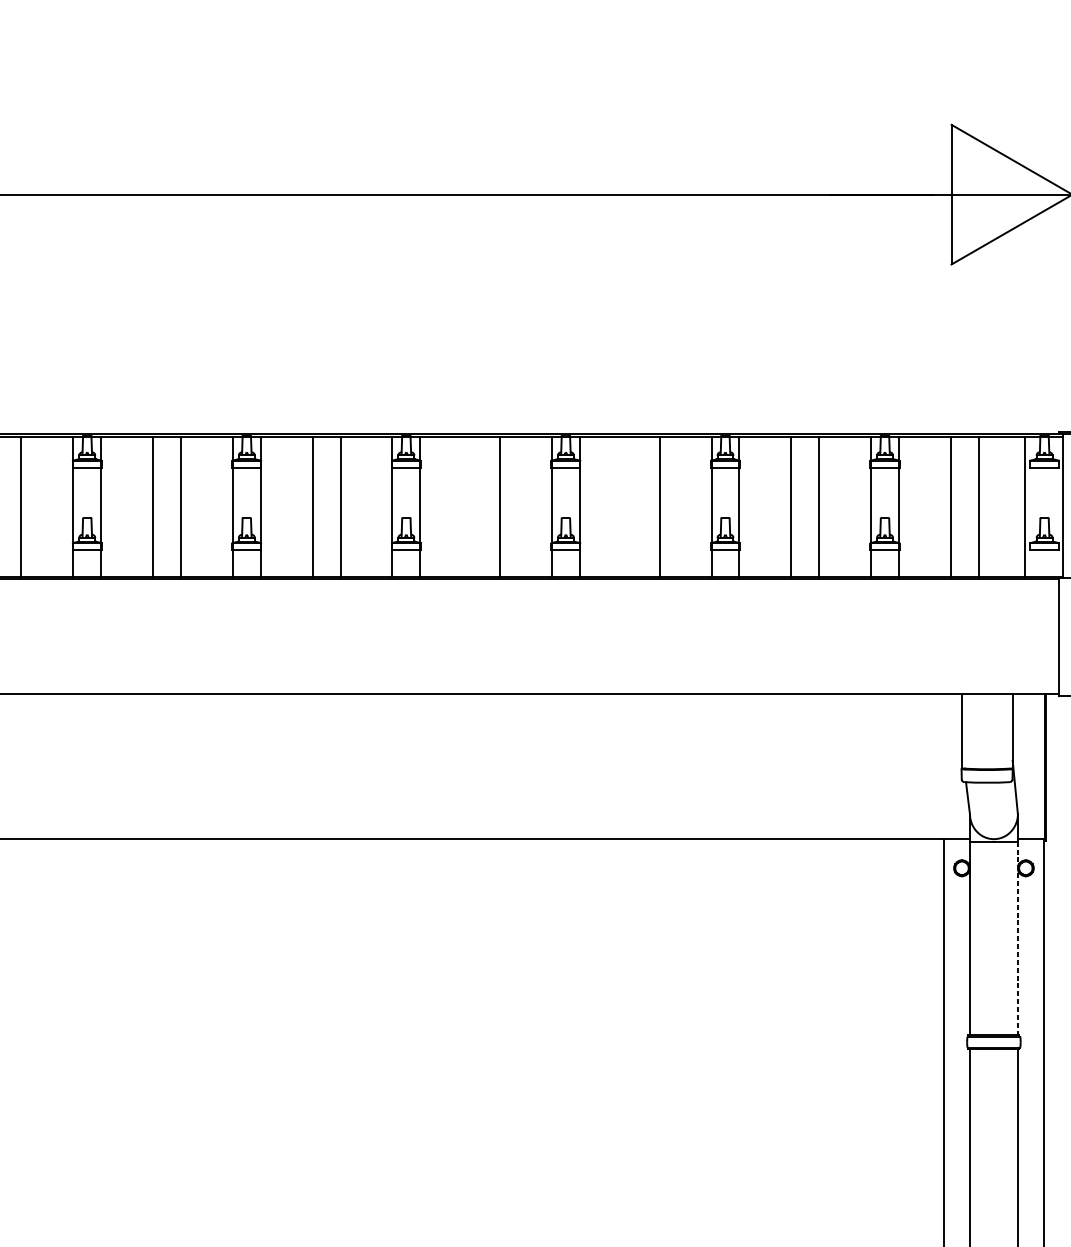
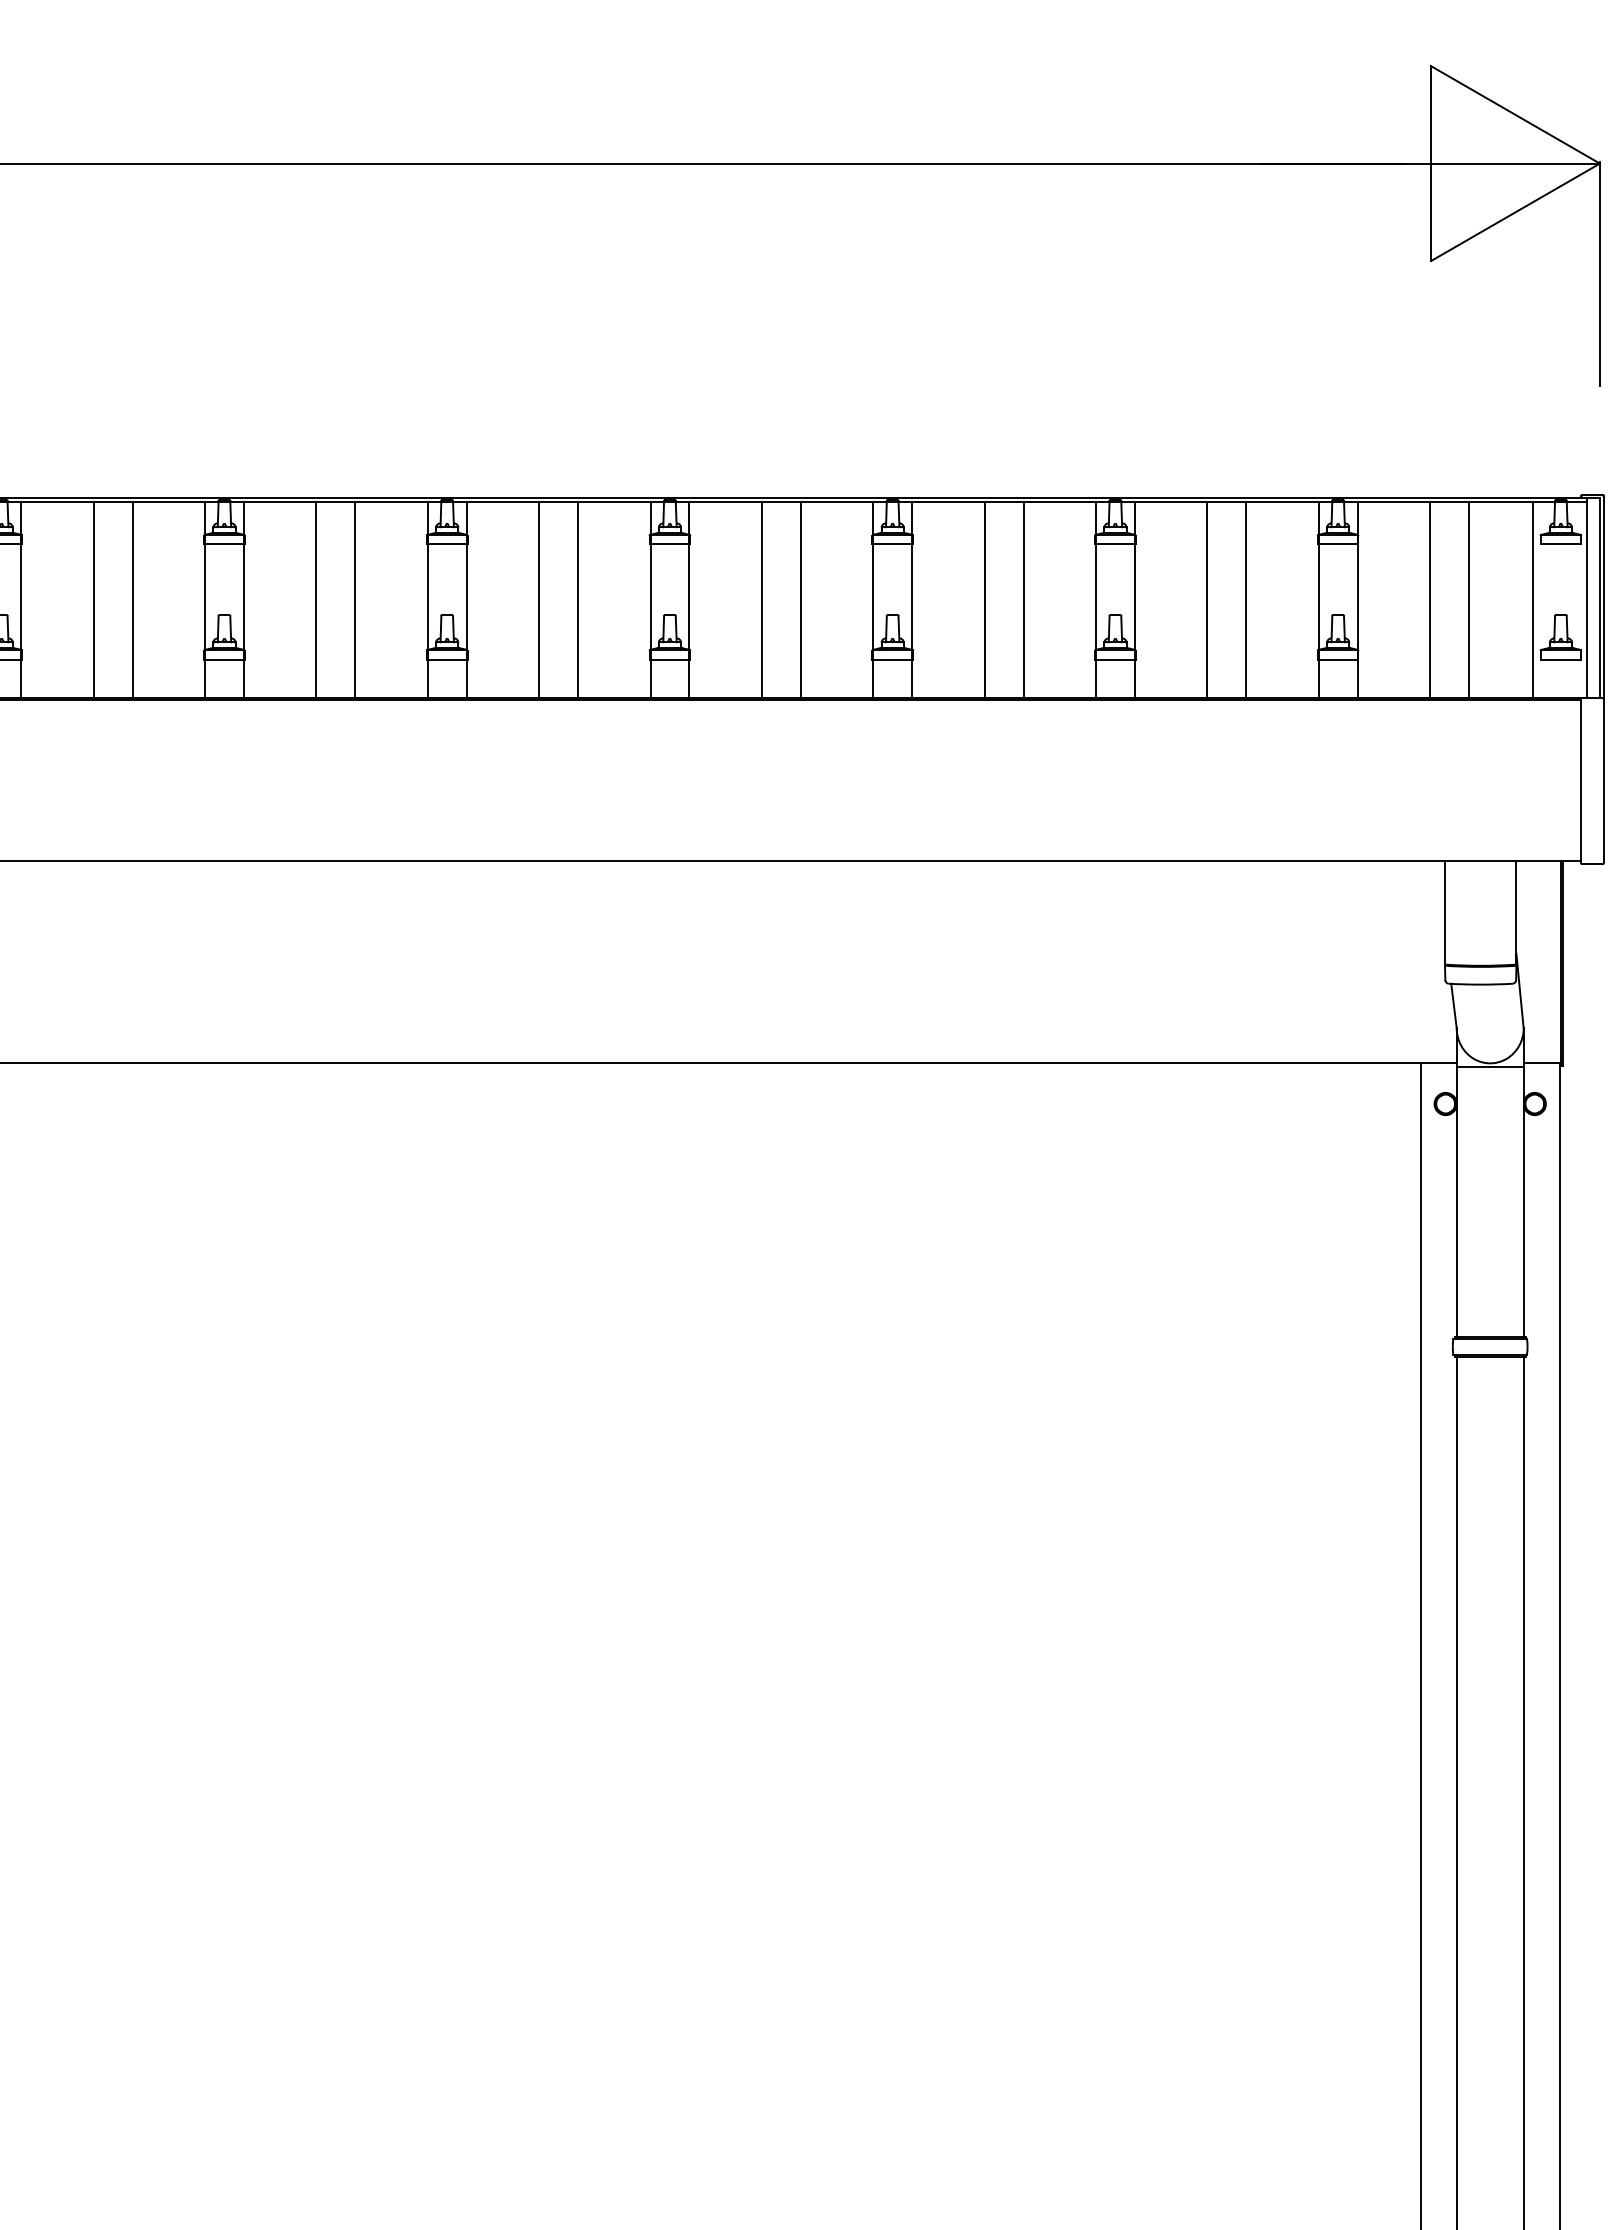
line: (471, 506) -> (761, 599), added
line: (631, 506) -> (984, 599), added
line: (1017, 938) -> (1523, 1201), dashed -> solid

